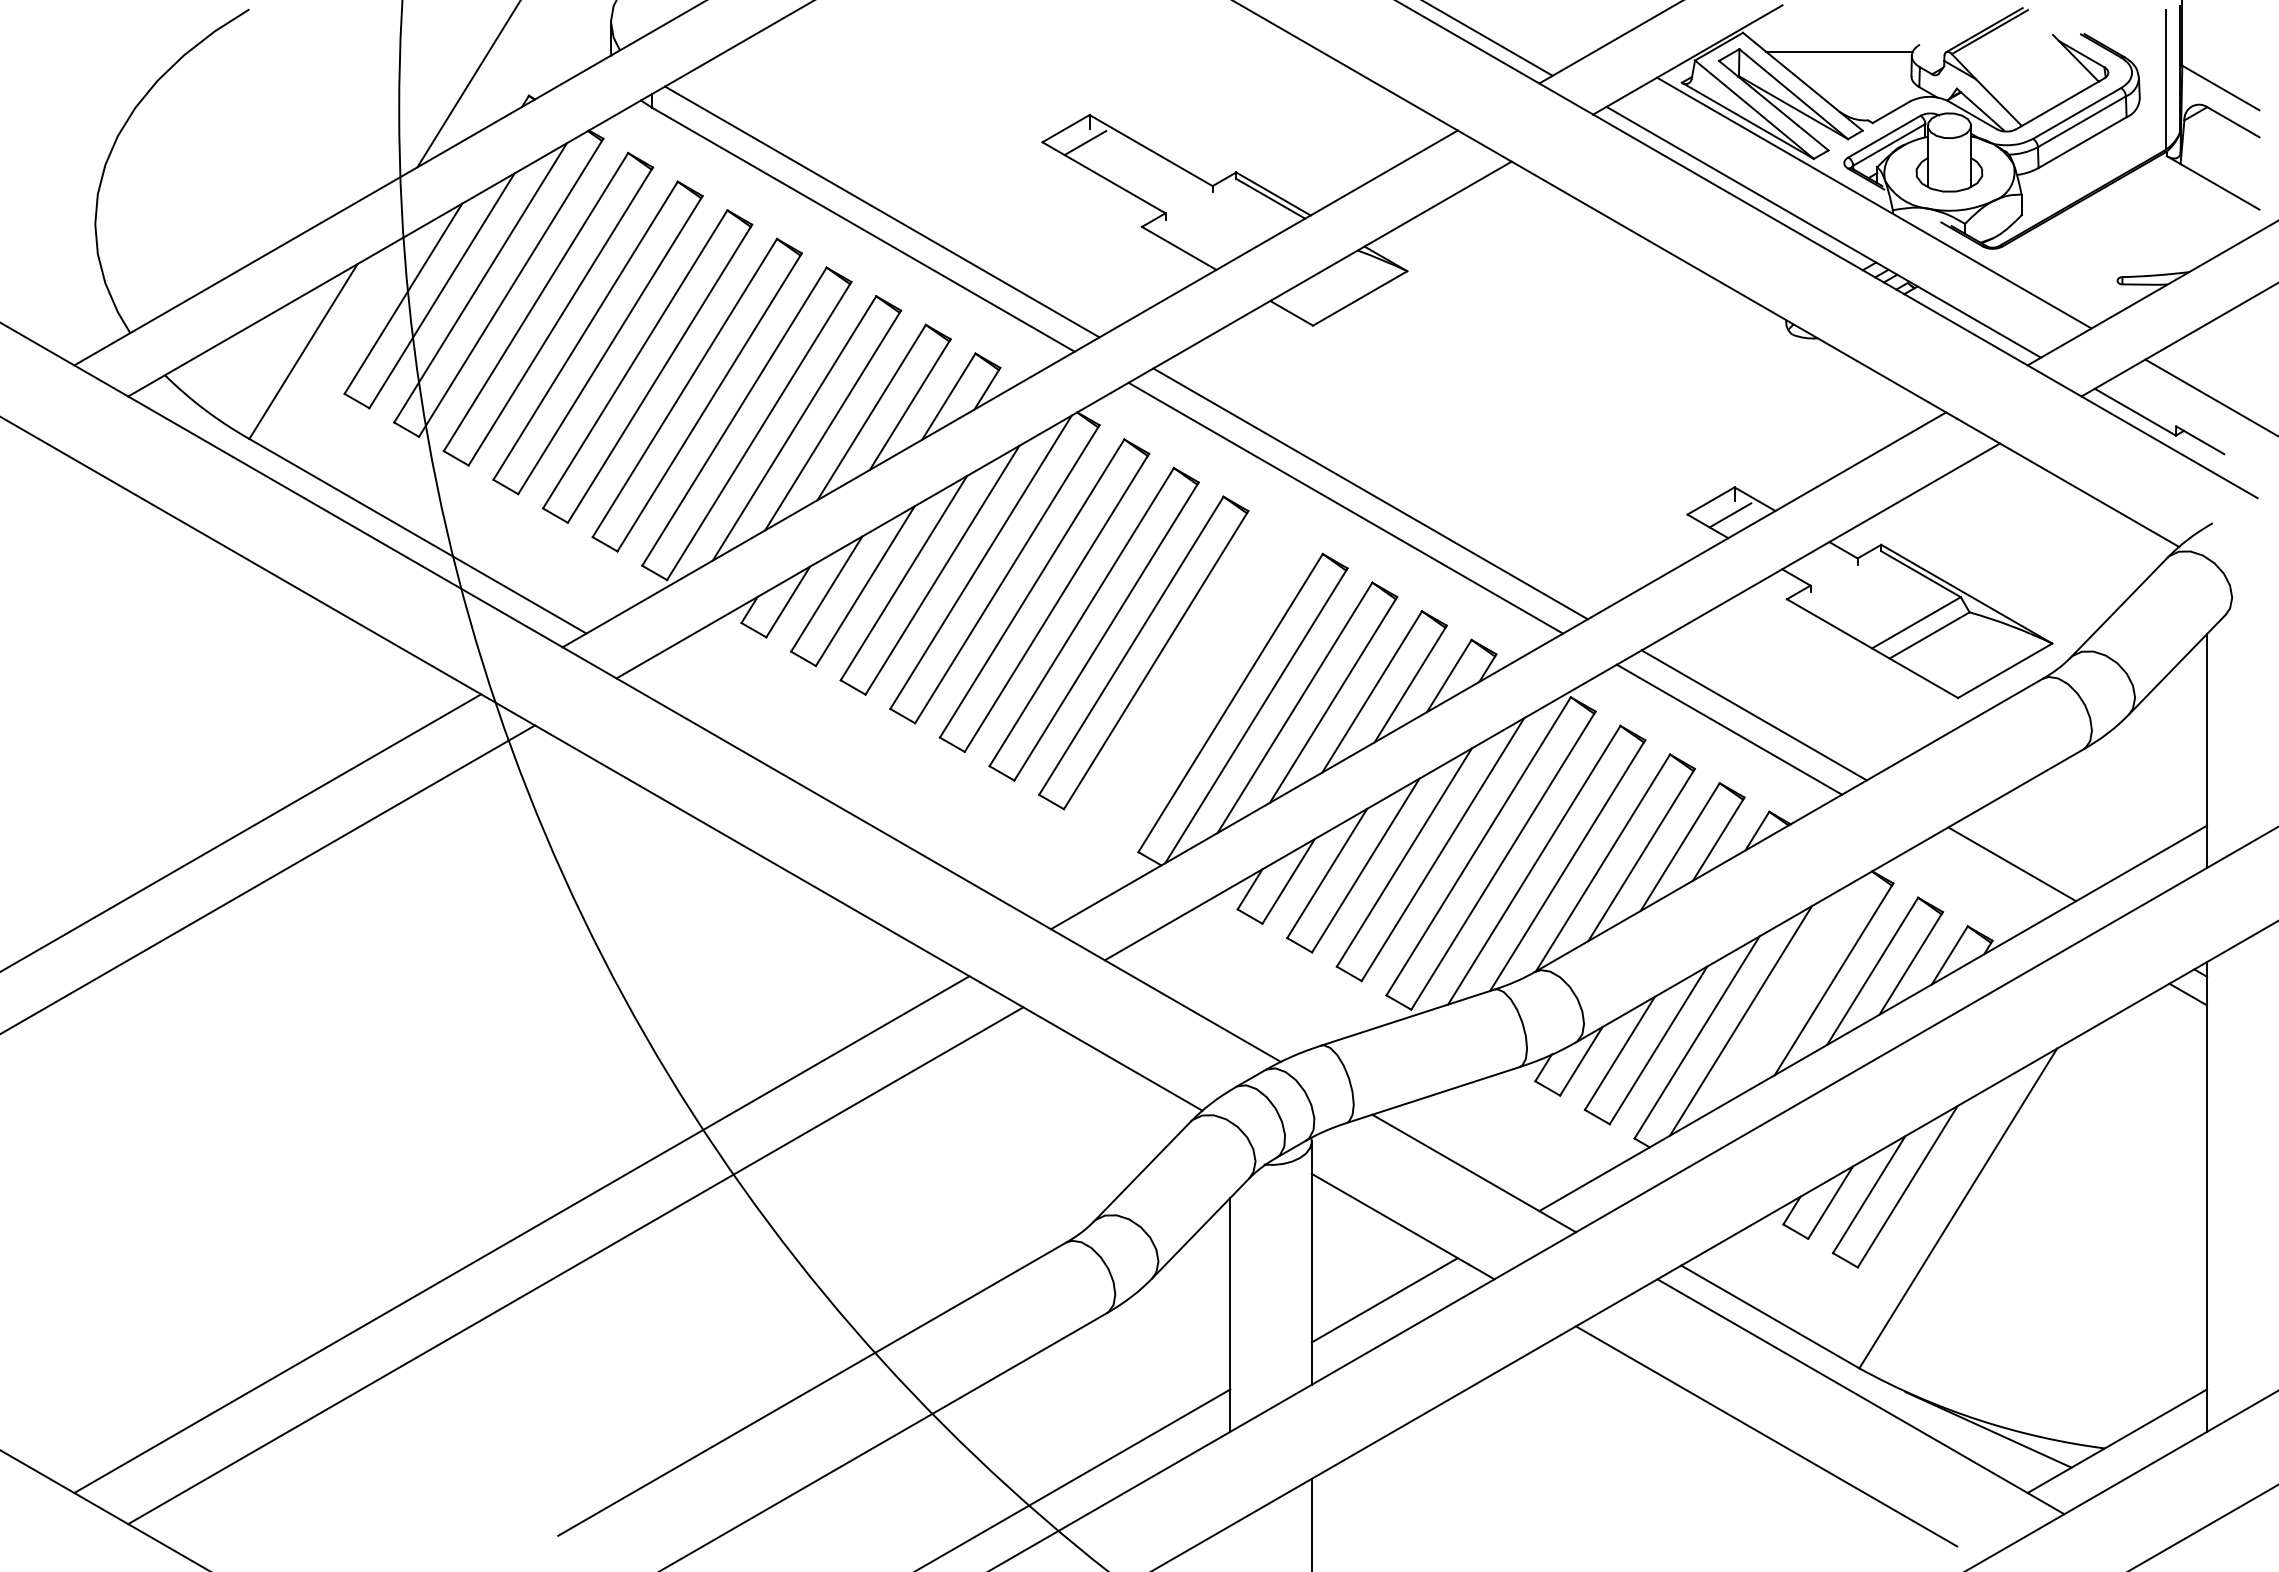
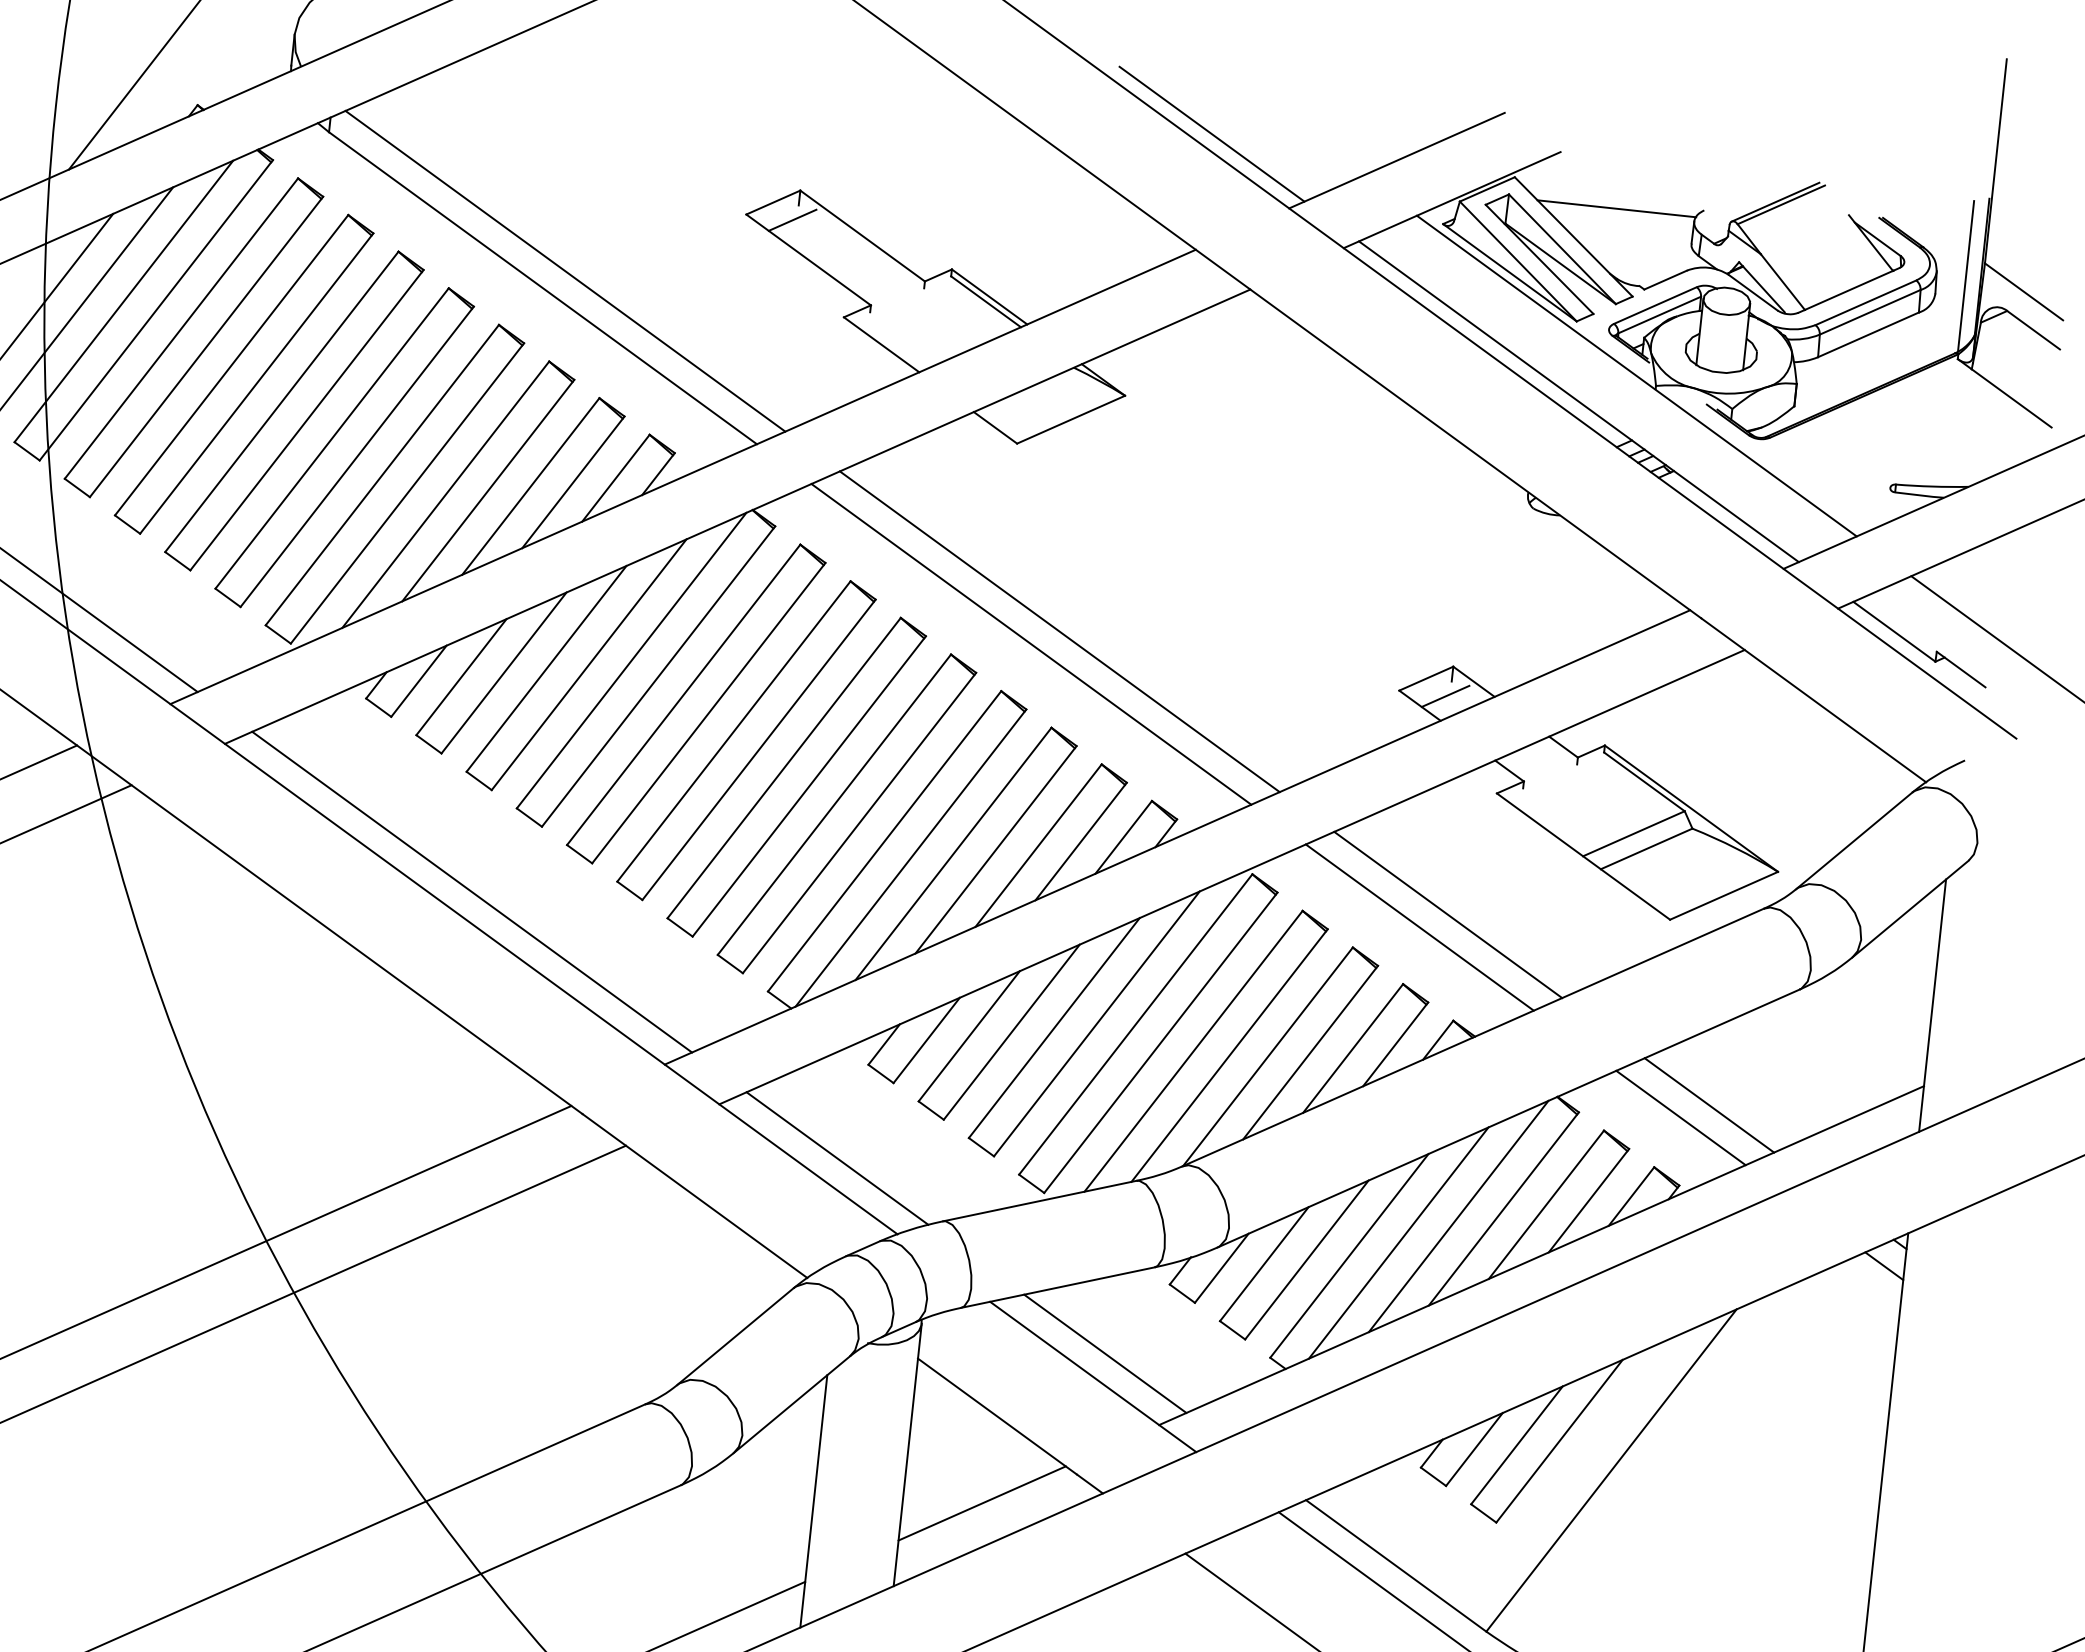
part: (1193, 681) -> (847, 813), added
line: (857, 789) -> (472, 891), added
line: (1987, 878) -> (1681, 1117), added
line: (1793, 990) -> (1458, 1216), added
line: (1218, 998) -> (837, 1158), added
line: (1482, 1150) -> (1104, 1353), added

